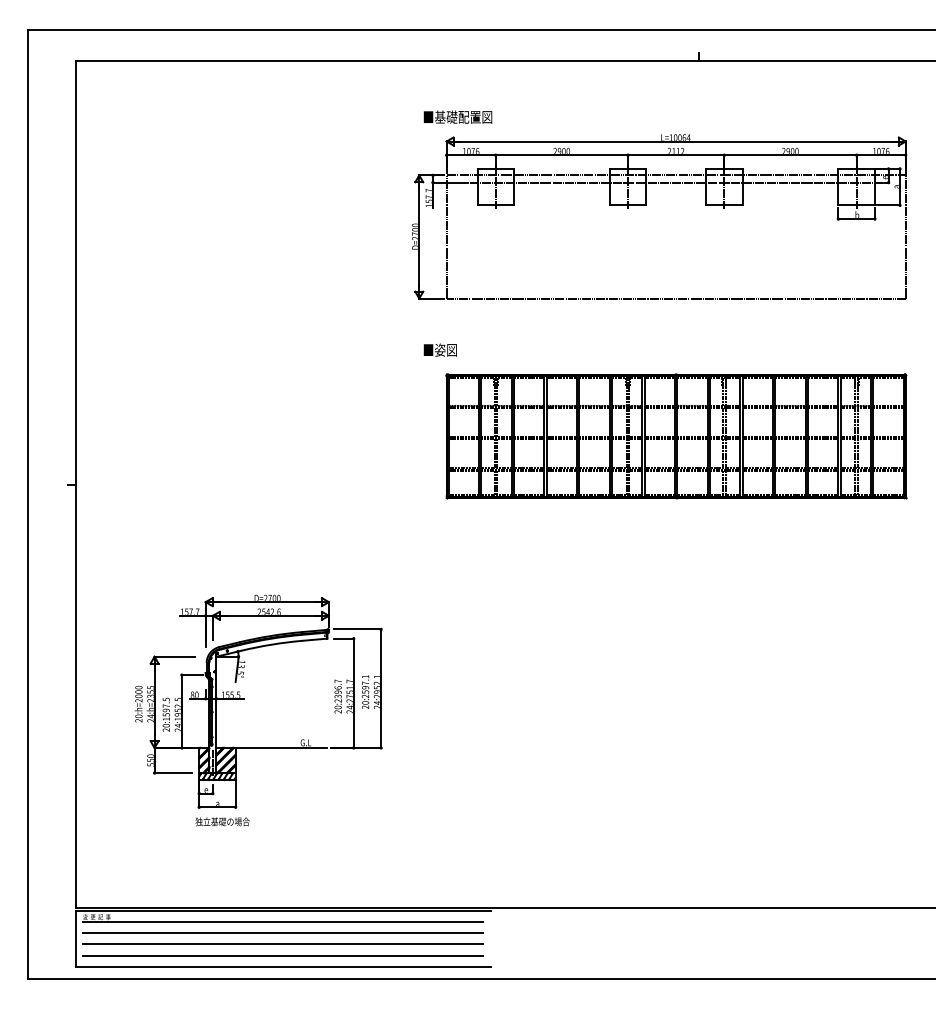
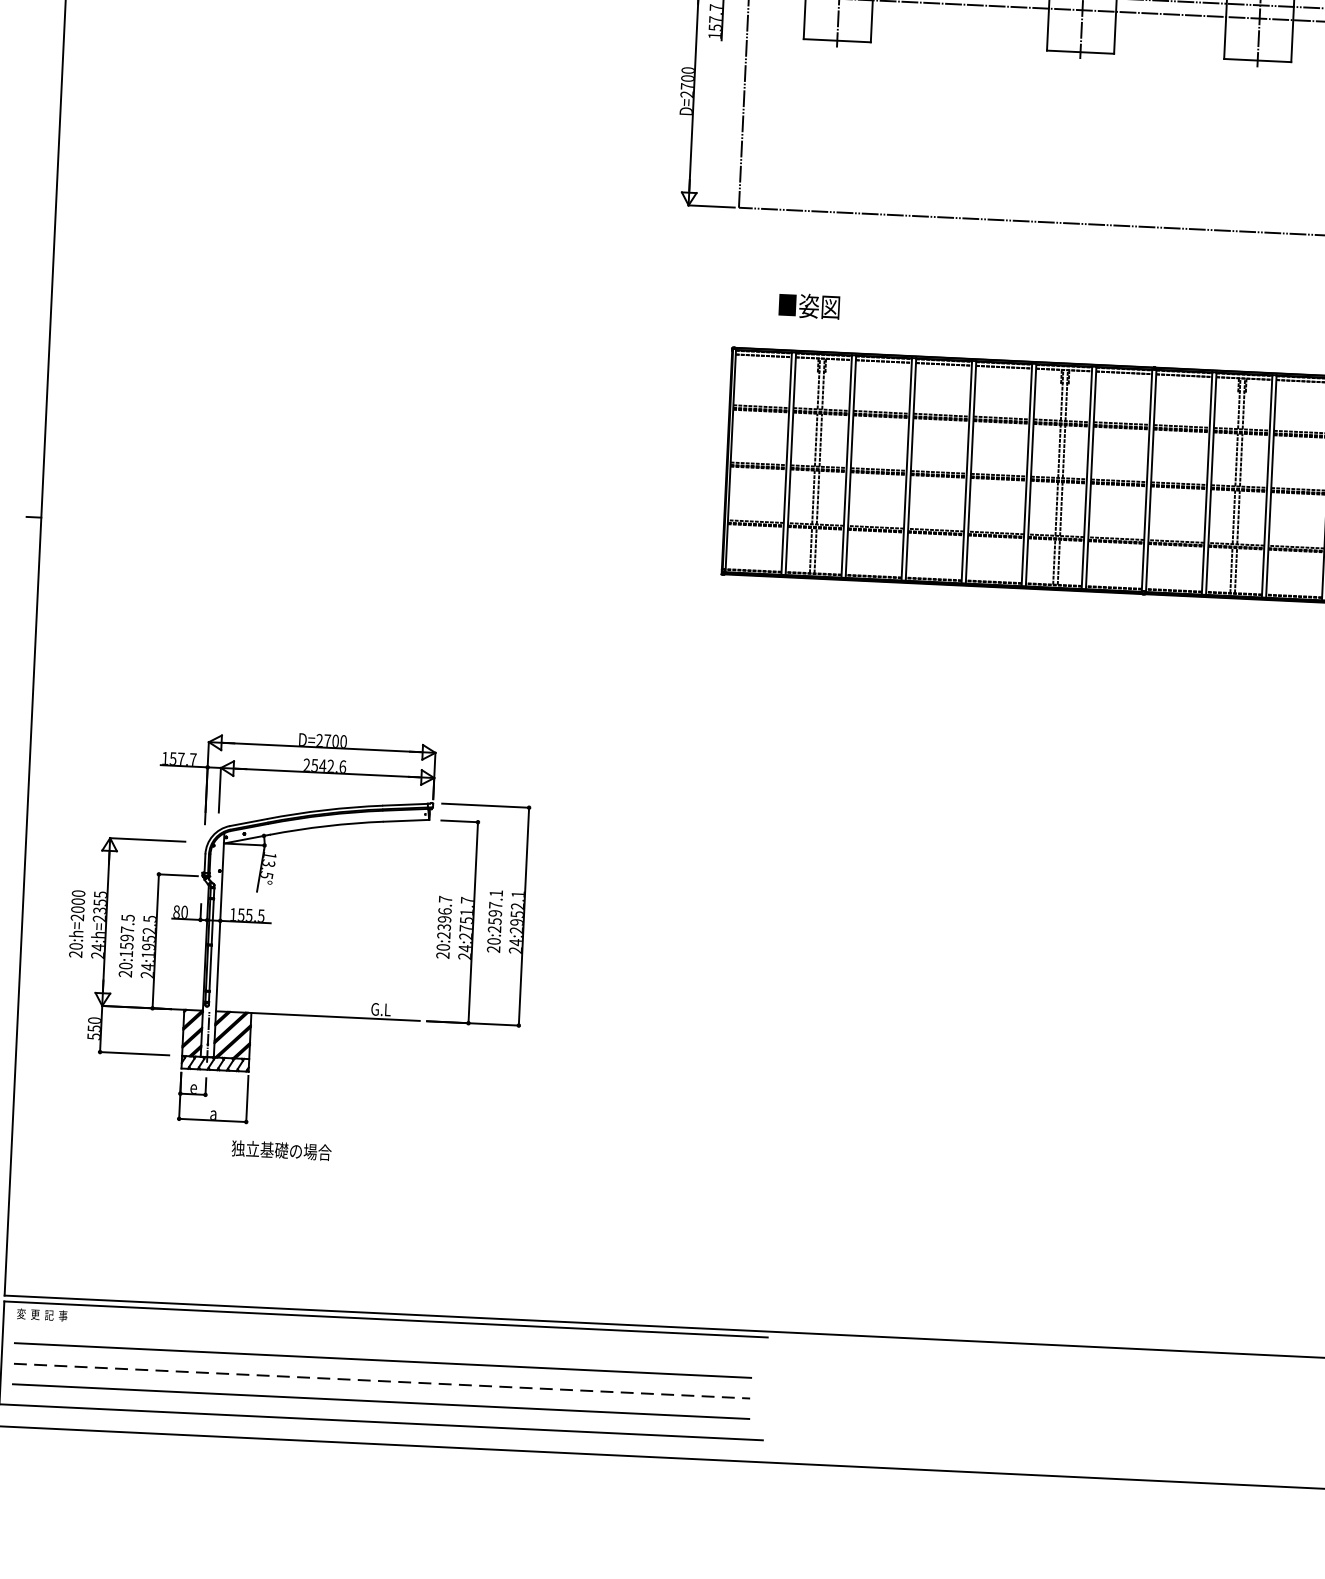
text: (439, 349) -> (807, 304), moved
part: (244, 699) -> (271, 924), moved
line: (282, 922) -> (382, 1340), removed
line: (283, 944) -> (382, 1381), solid -> dashed

